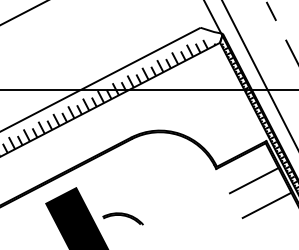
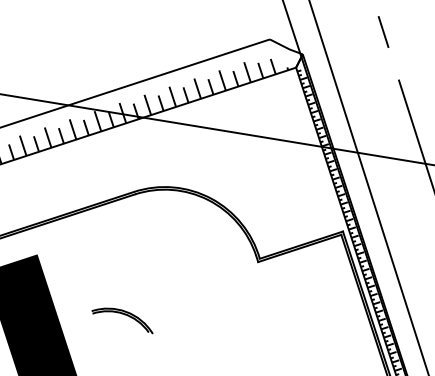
line: (253, 180) -> (312, 289), removed
line: (266, 205) -> (326, 331), removed
part: (122, 218) -> (122, 318), moved

